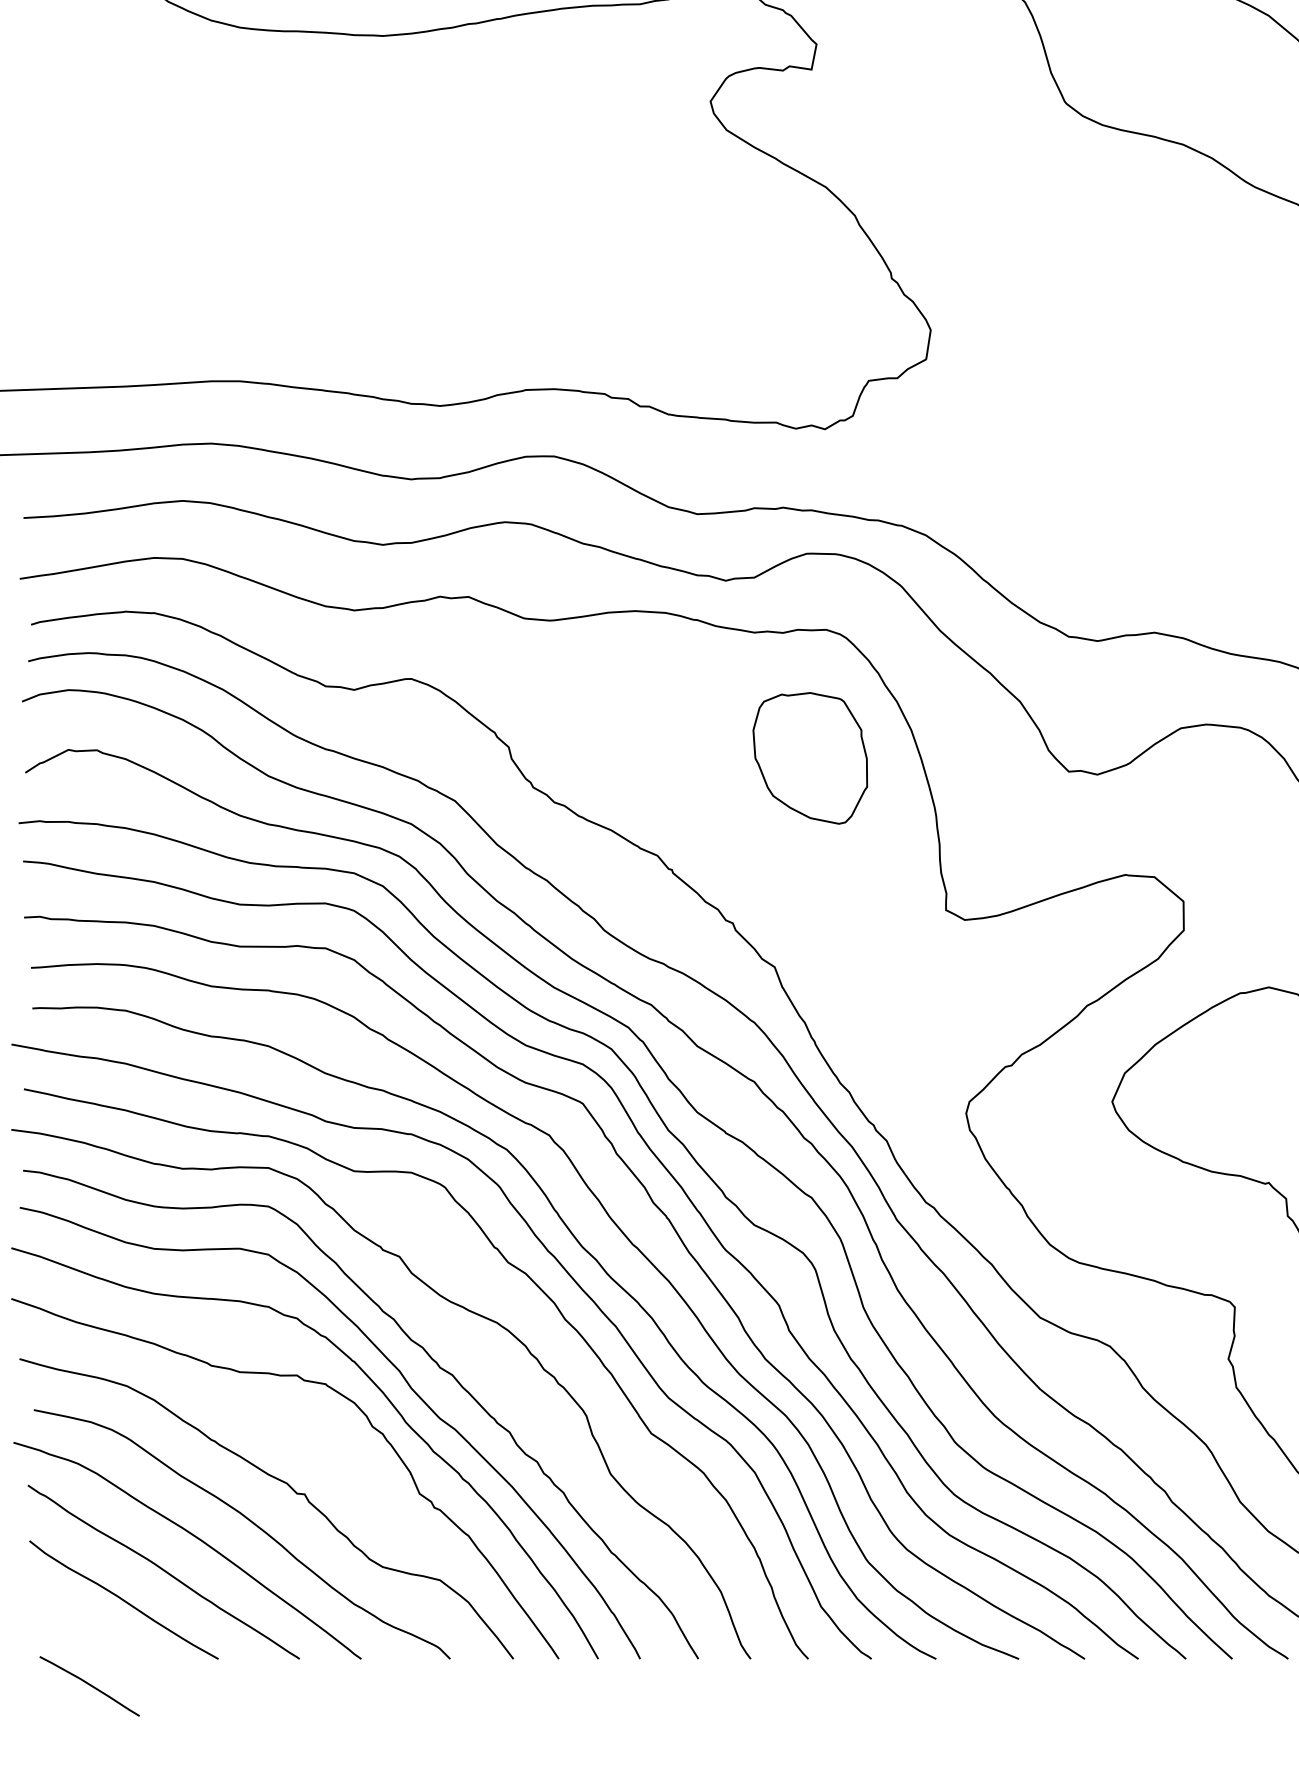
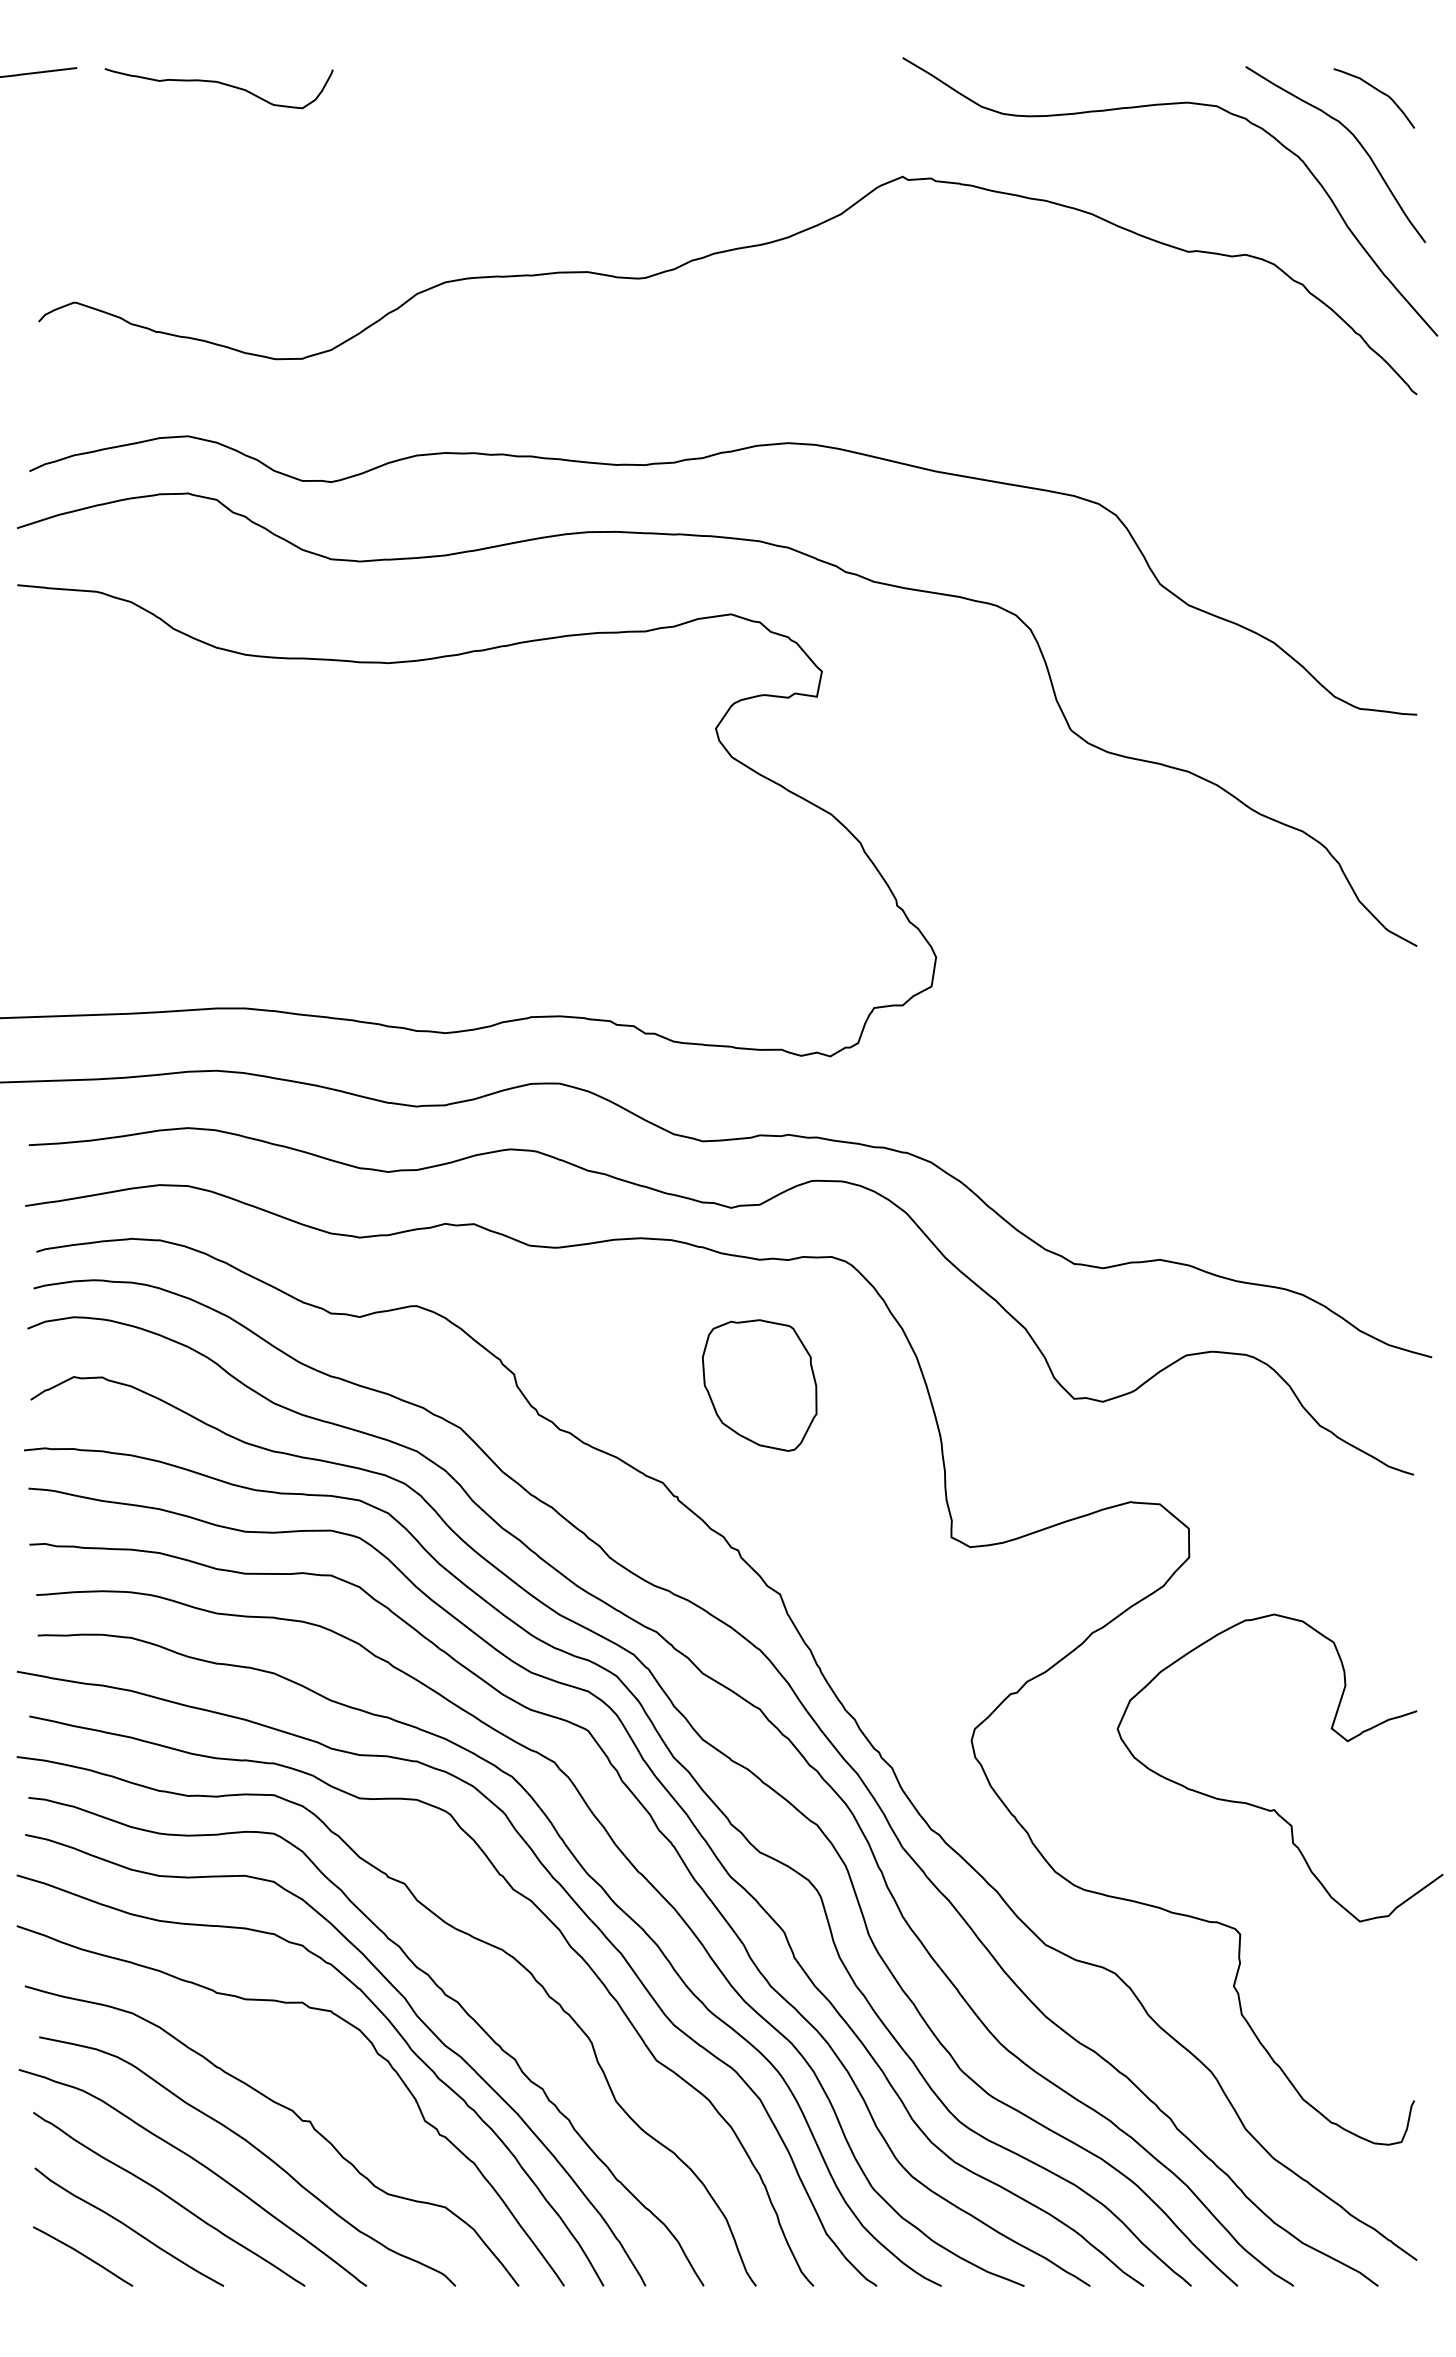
part: (810, 758) -> (759, 1385), moved
curve: (90, 1686) -> (83, 2256), moved

